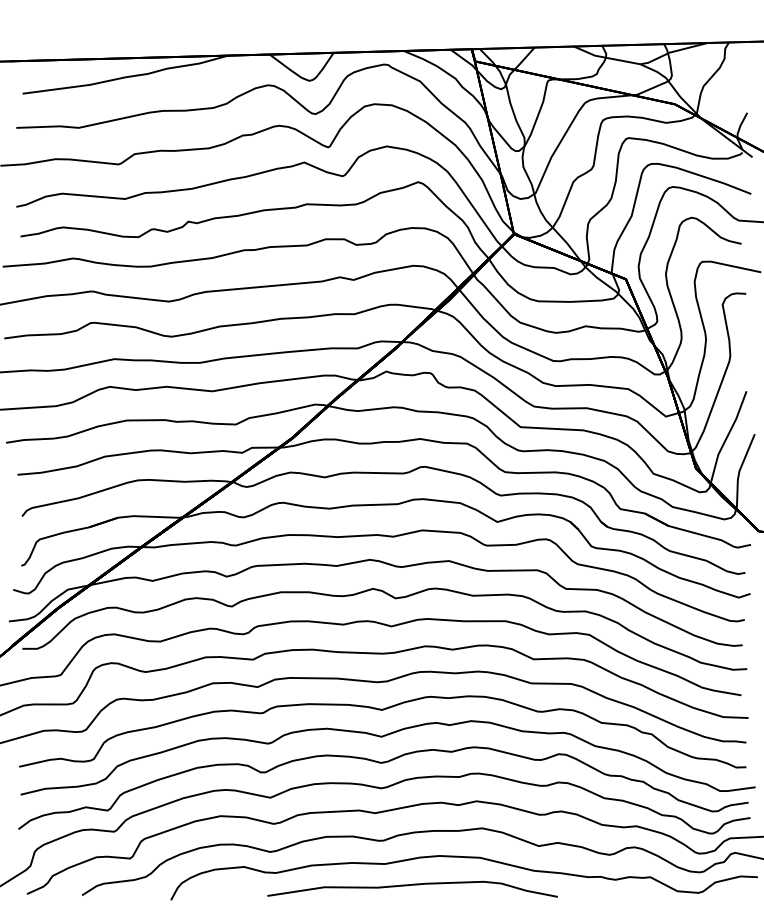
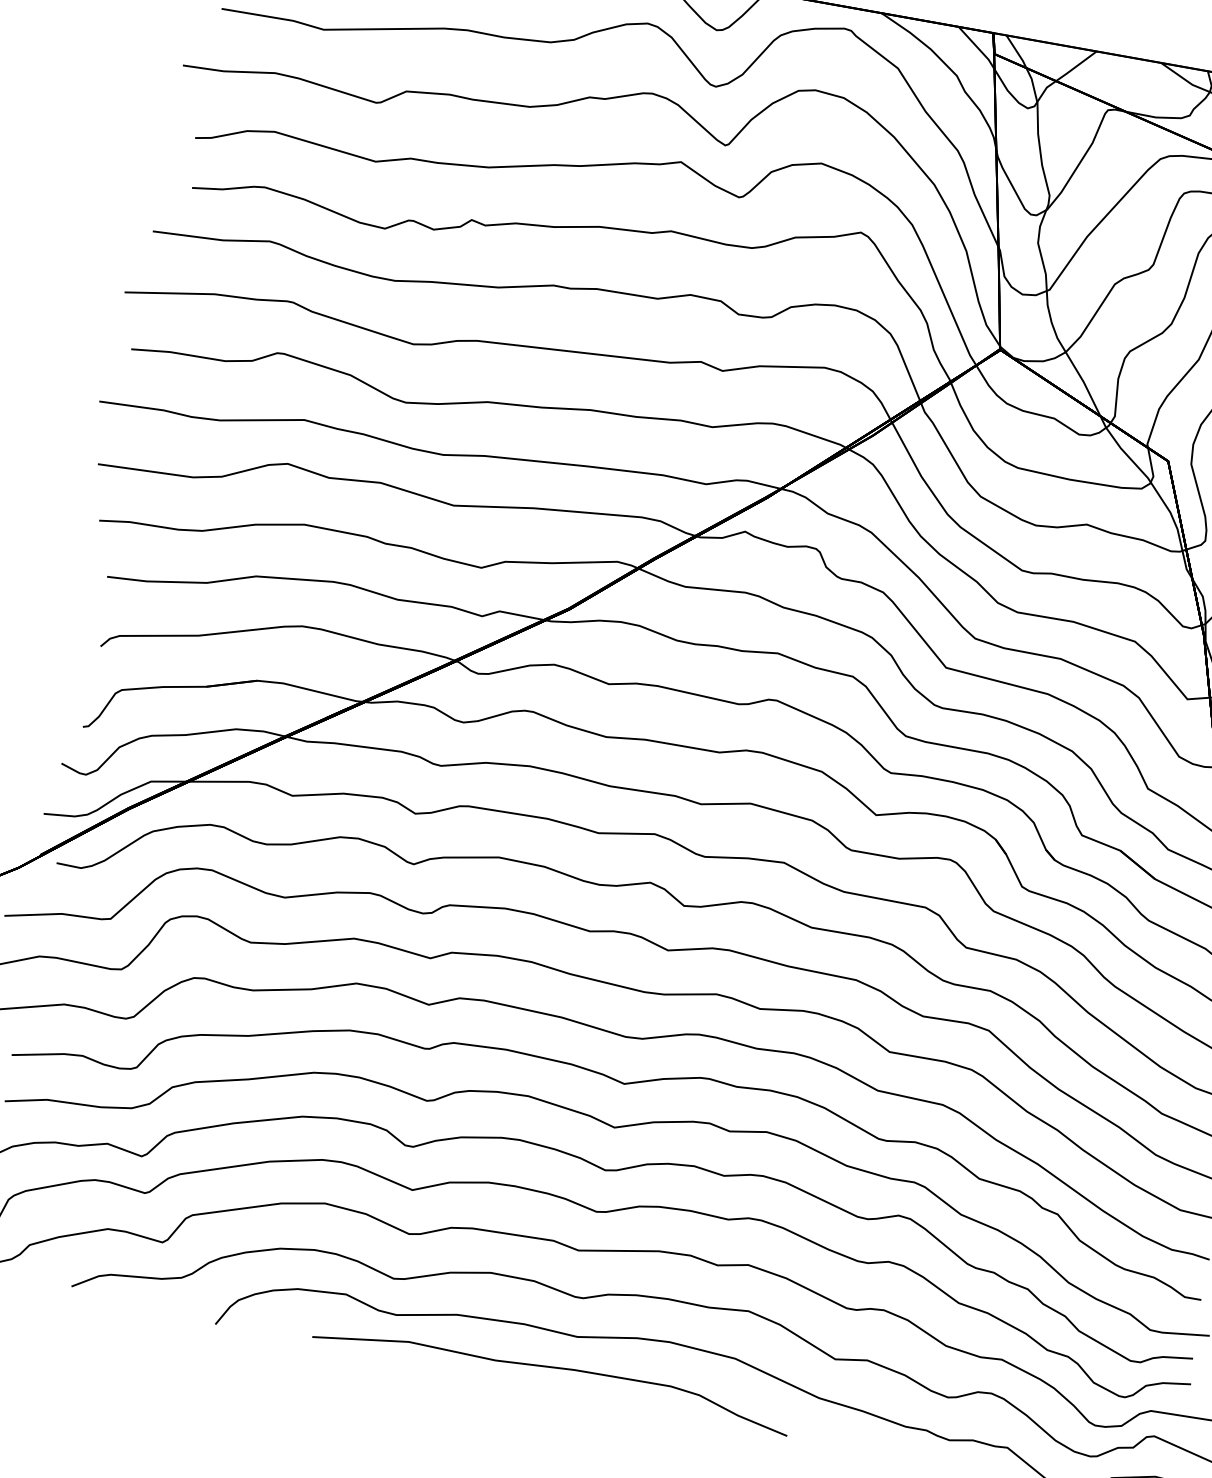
curve: (412, 885) -> (553, 1368), moved

